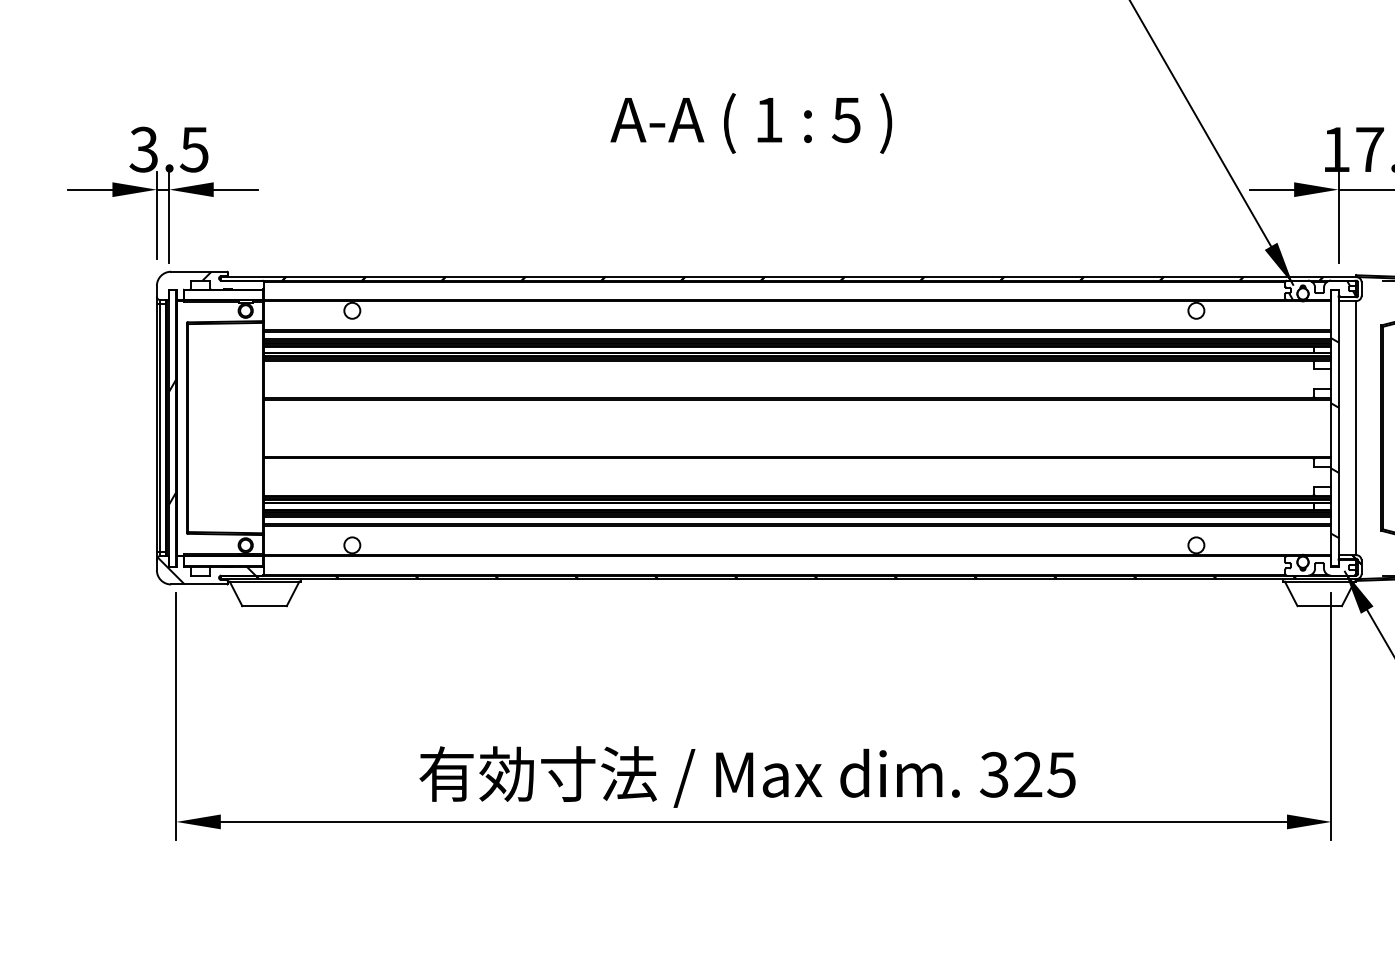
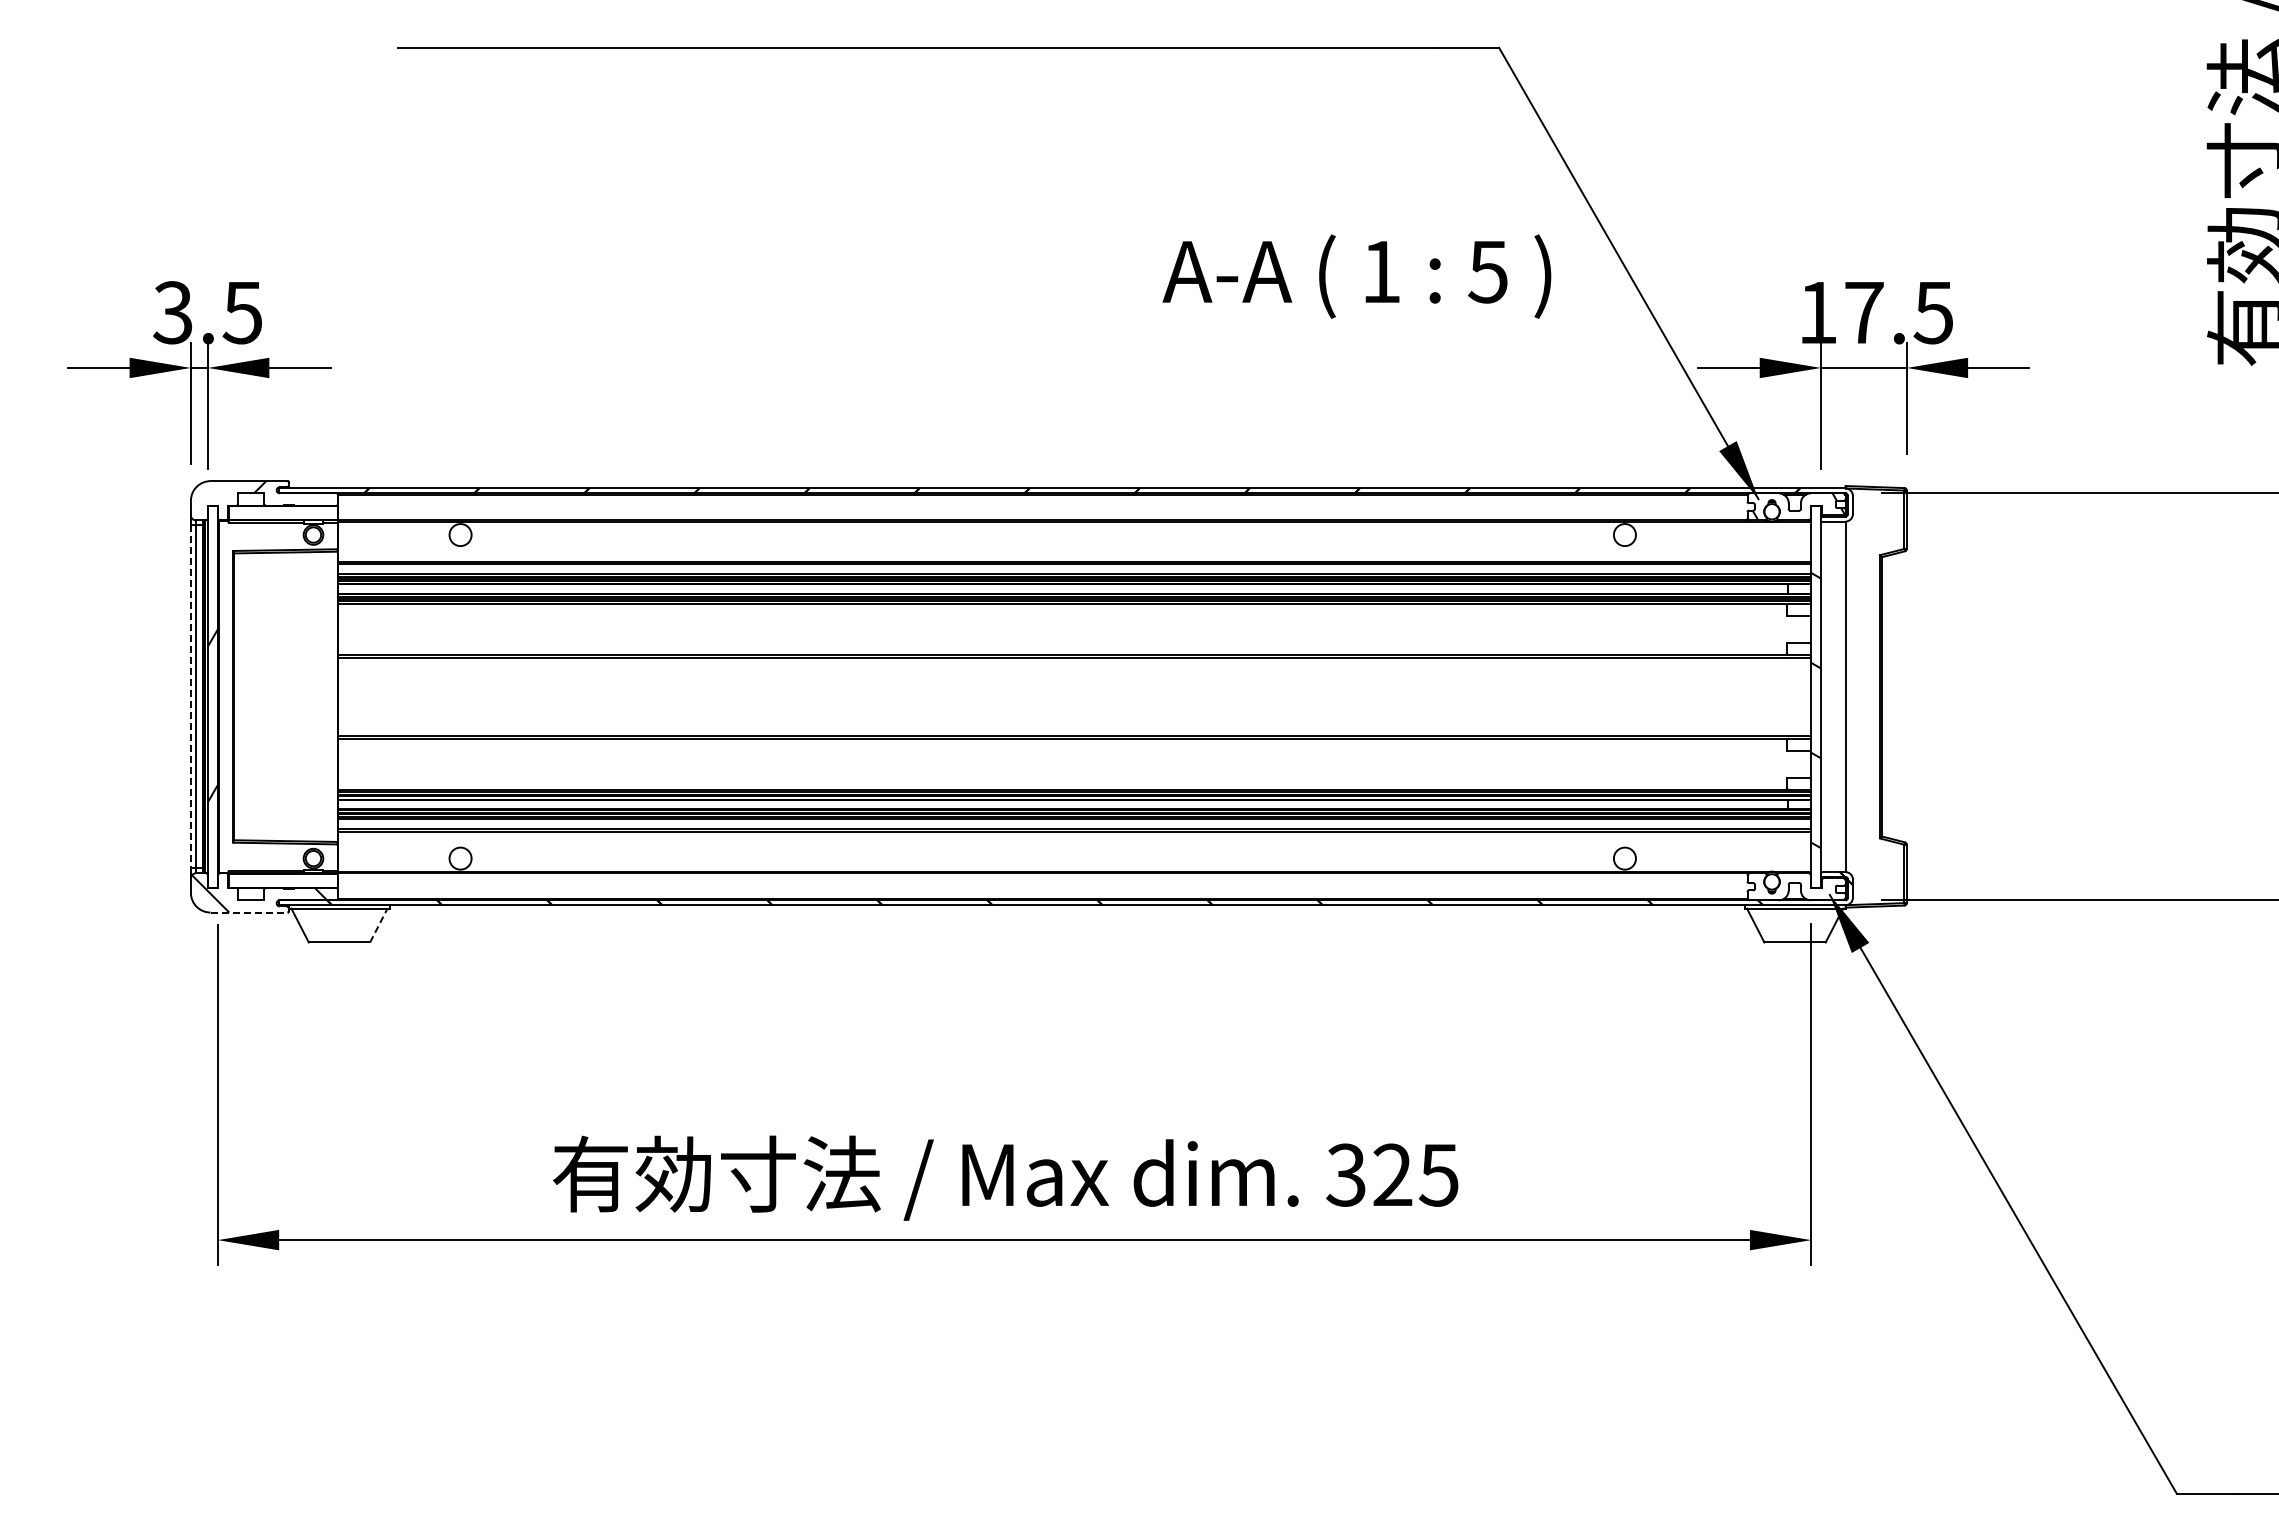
text: (750, 123) -> (1356, 276), moved
line: (156, 427) -> (190, 696), solid -> dashed
line: (199, 584) -> (249, 912), solid -> dashed
line: (293, 593) -> (379, 925), solid -> dashed

